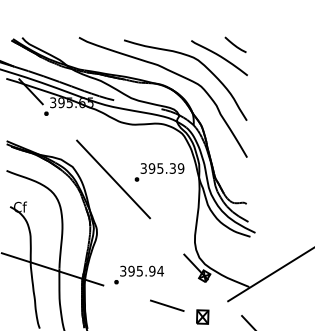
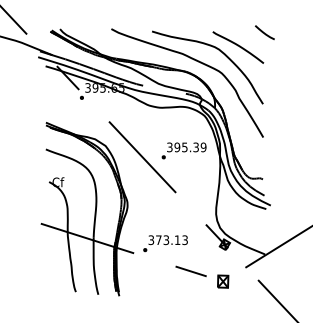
line: (235, 44) -> (264, 32), moved
text: (146, 271) -> (172, 240), 395.94 -> 373.13

